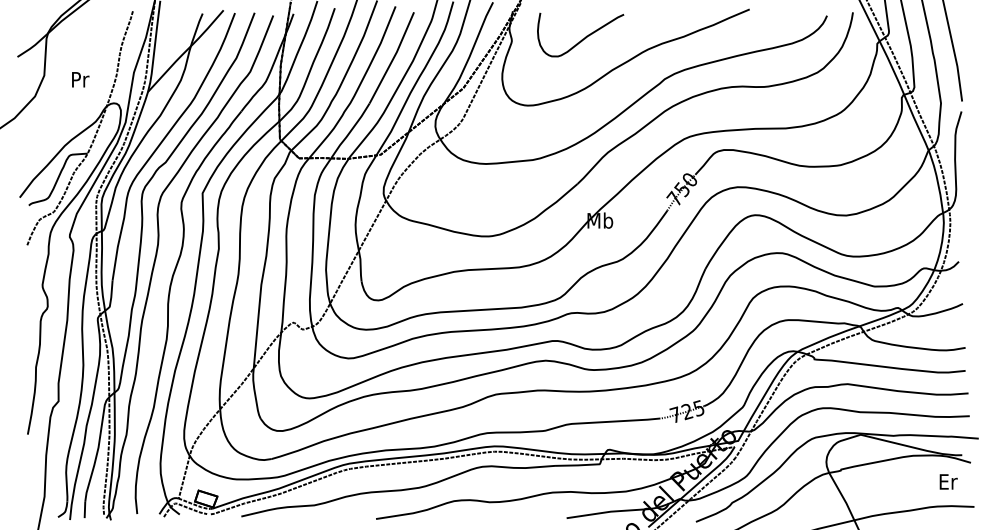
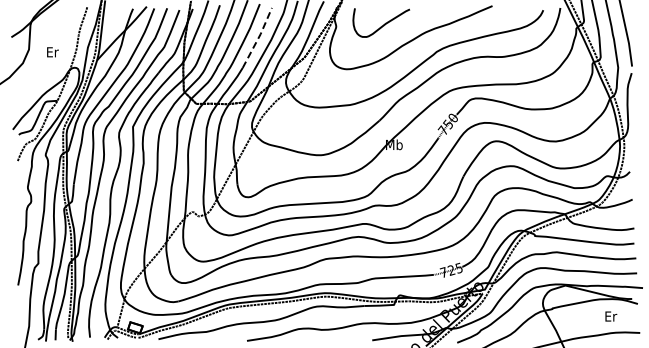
line: (393, 57) -> (258, 37), solid -> dashed
text: (80, 80) -> (52, 52), Pr -> Er
text: (949, 481) -> (611, 316), moved

